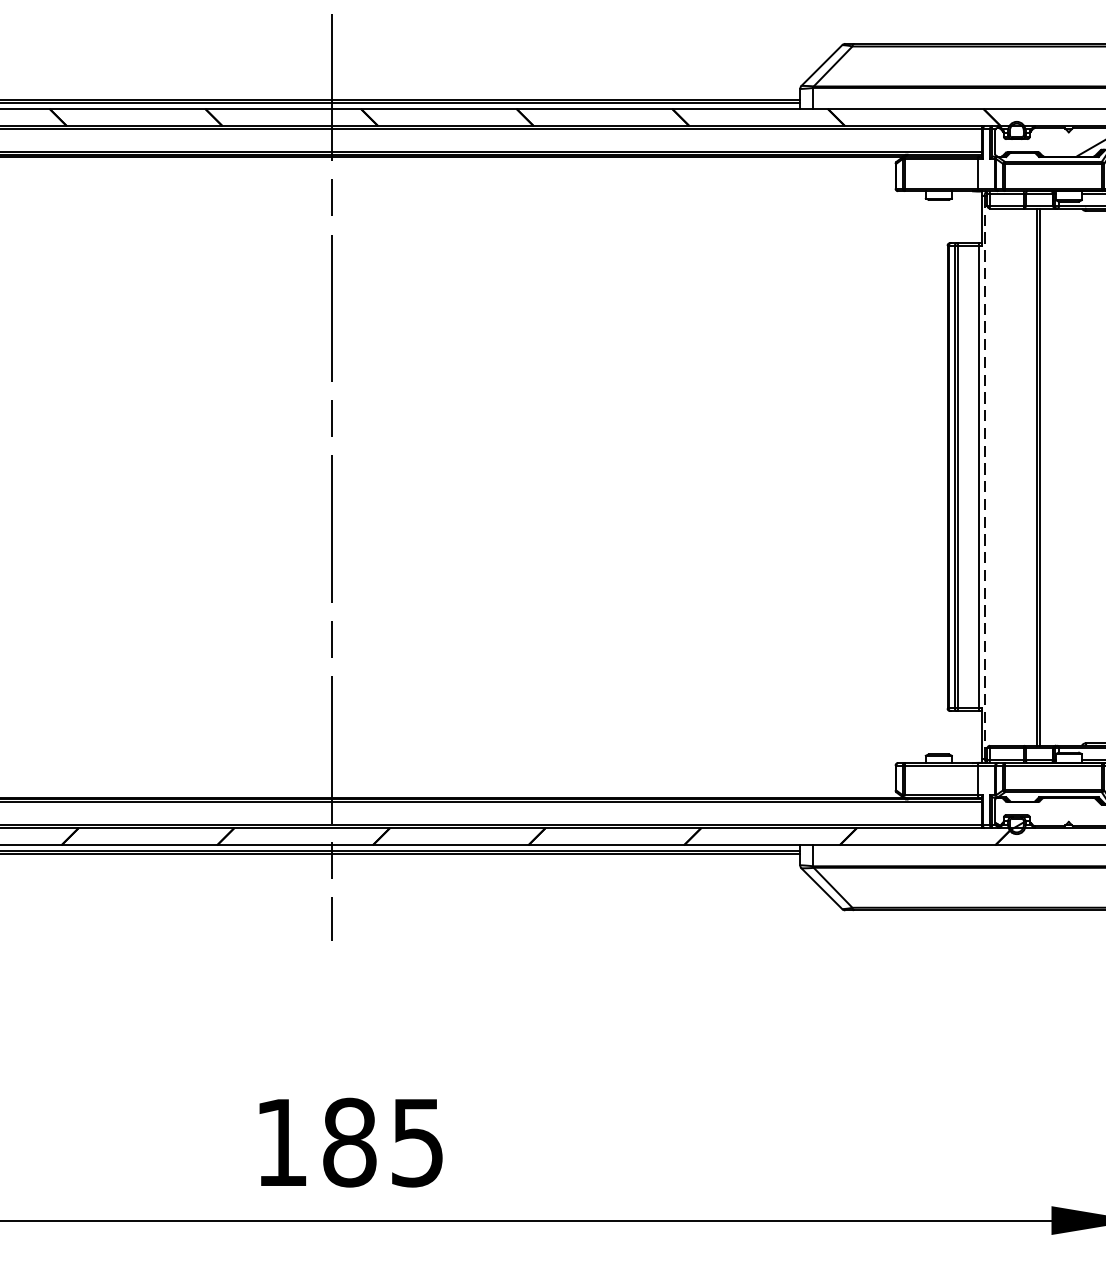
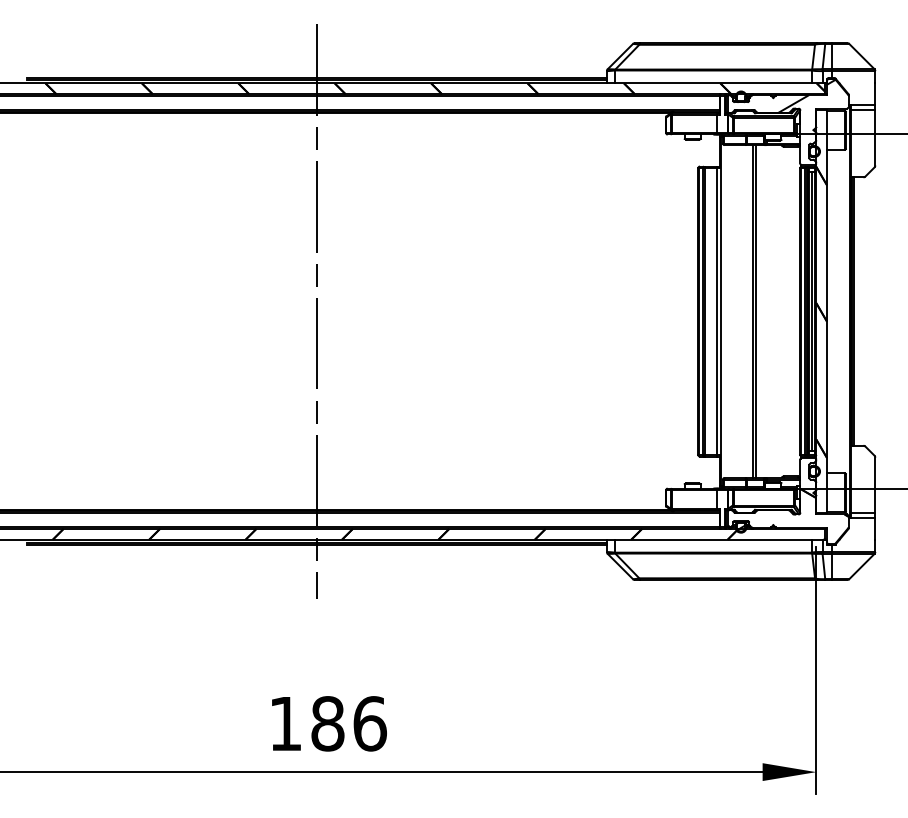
line: (985, 477) -> (721, 311), dashed -> solid
text: (416, 1142) -> (369, 723), 185 -> 186

